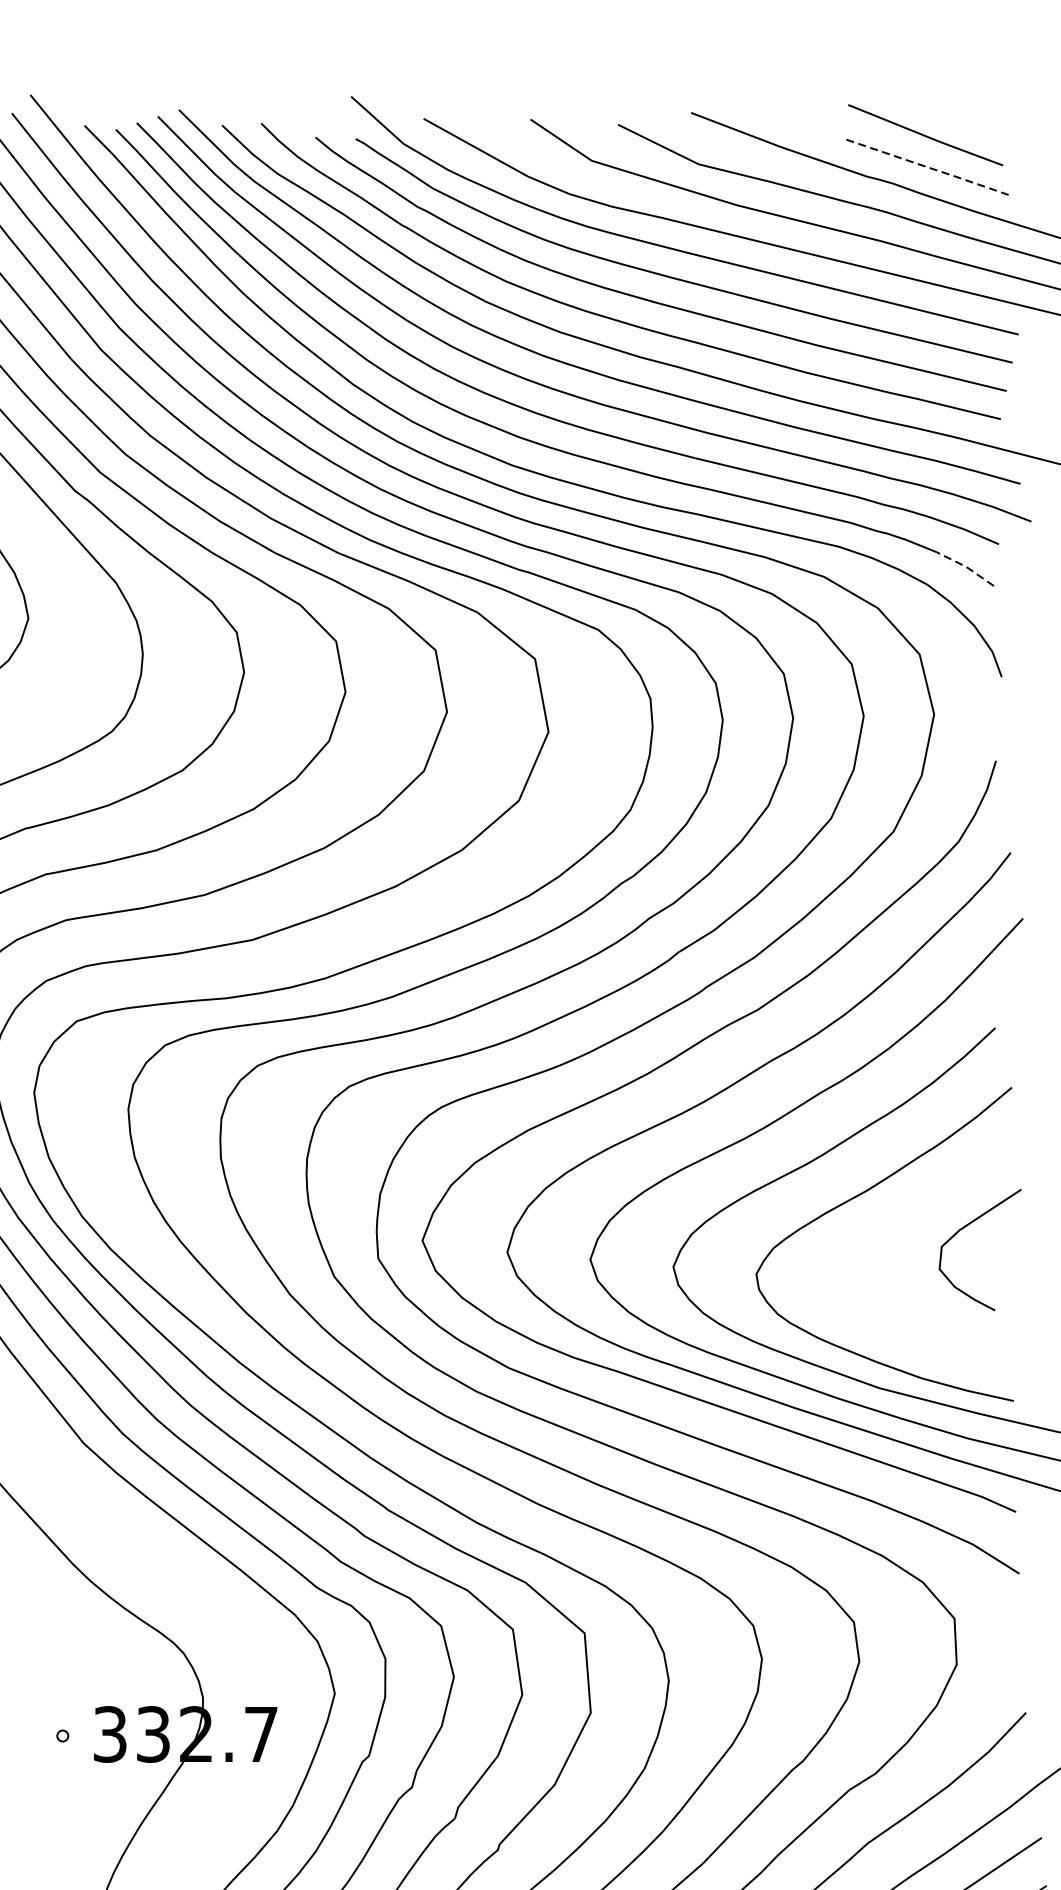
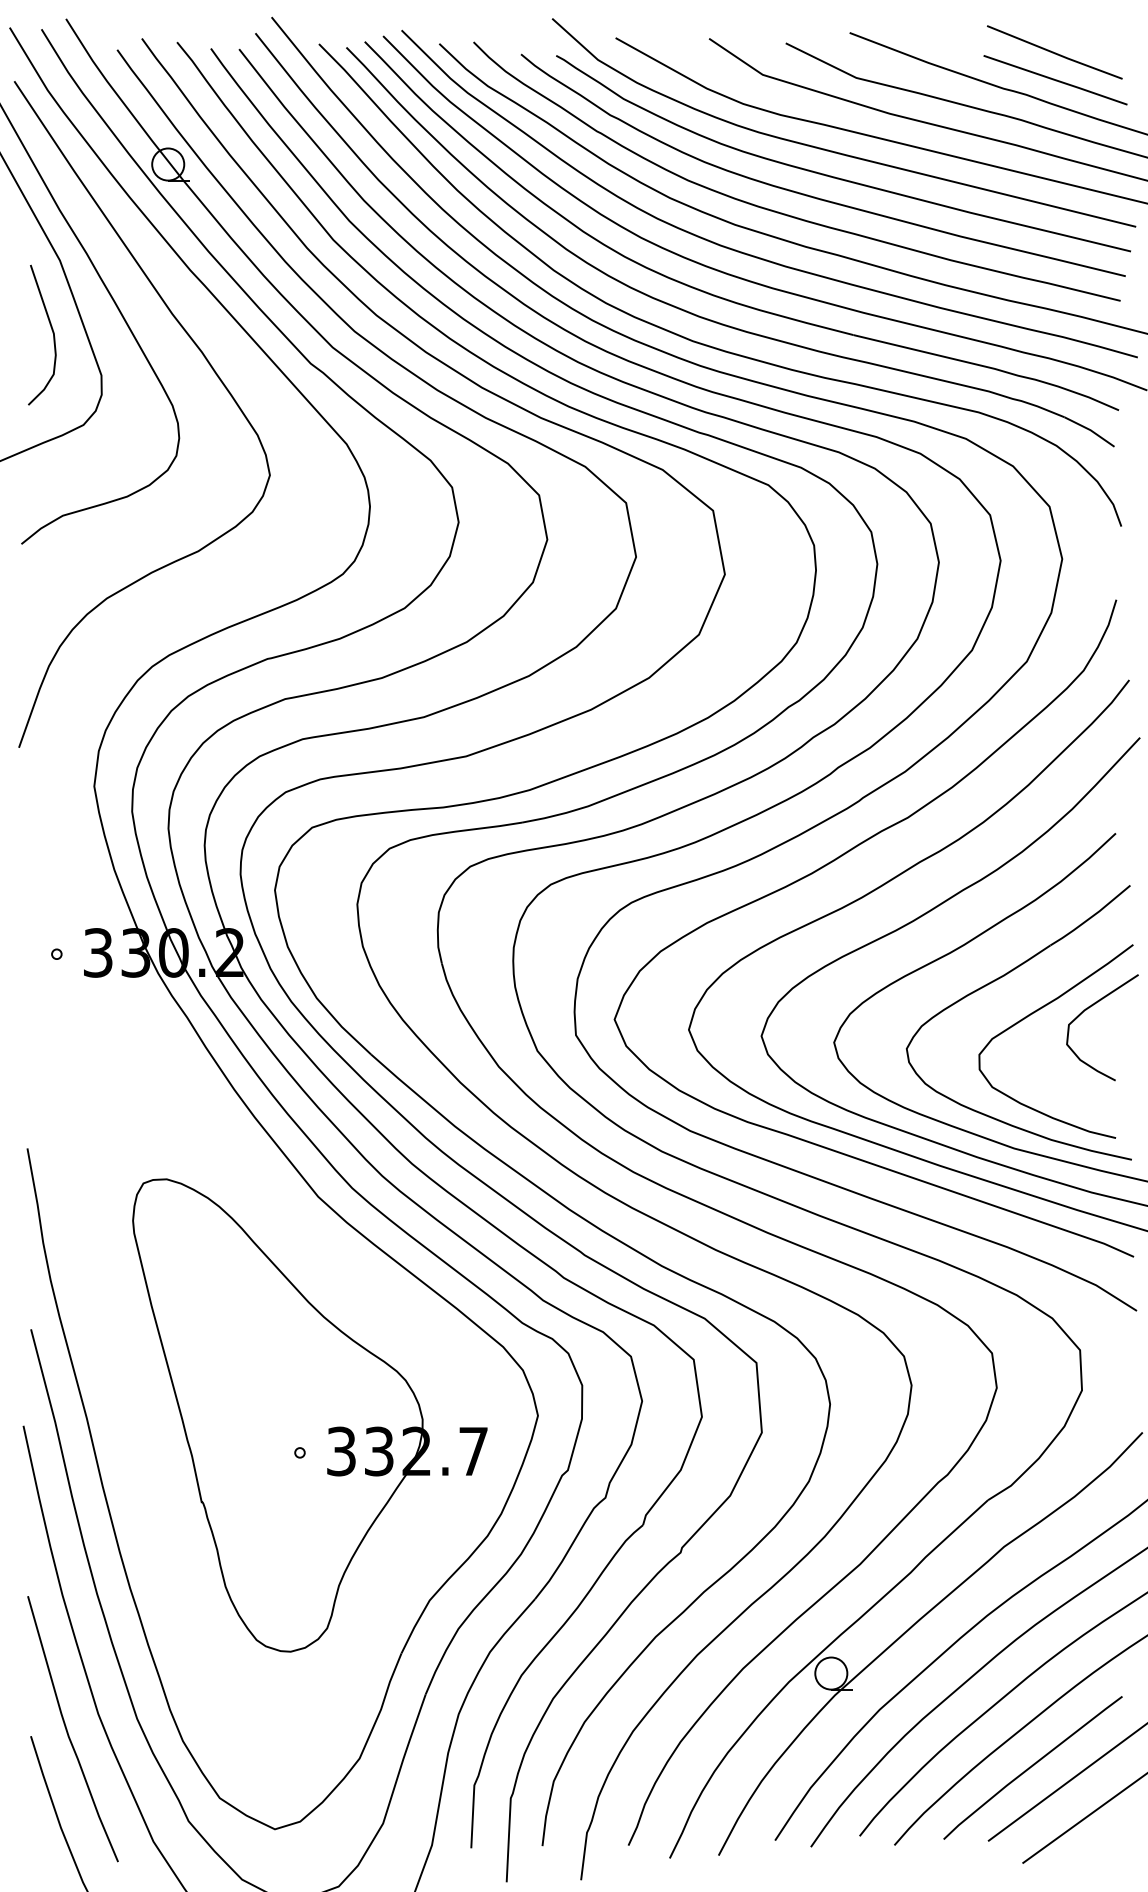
line: (927, 167) -> (1056, 80), dashed -> solid
line: (966, 567) -> (1090, 430), dashed -> solid
curve: (908, 1230) -> (1039, 1010), added

